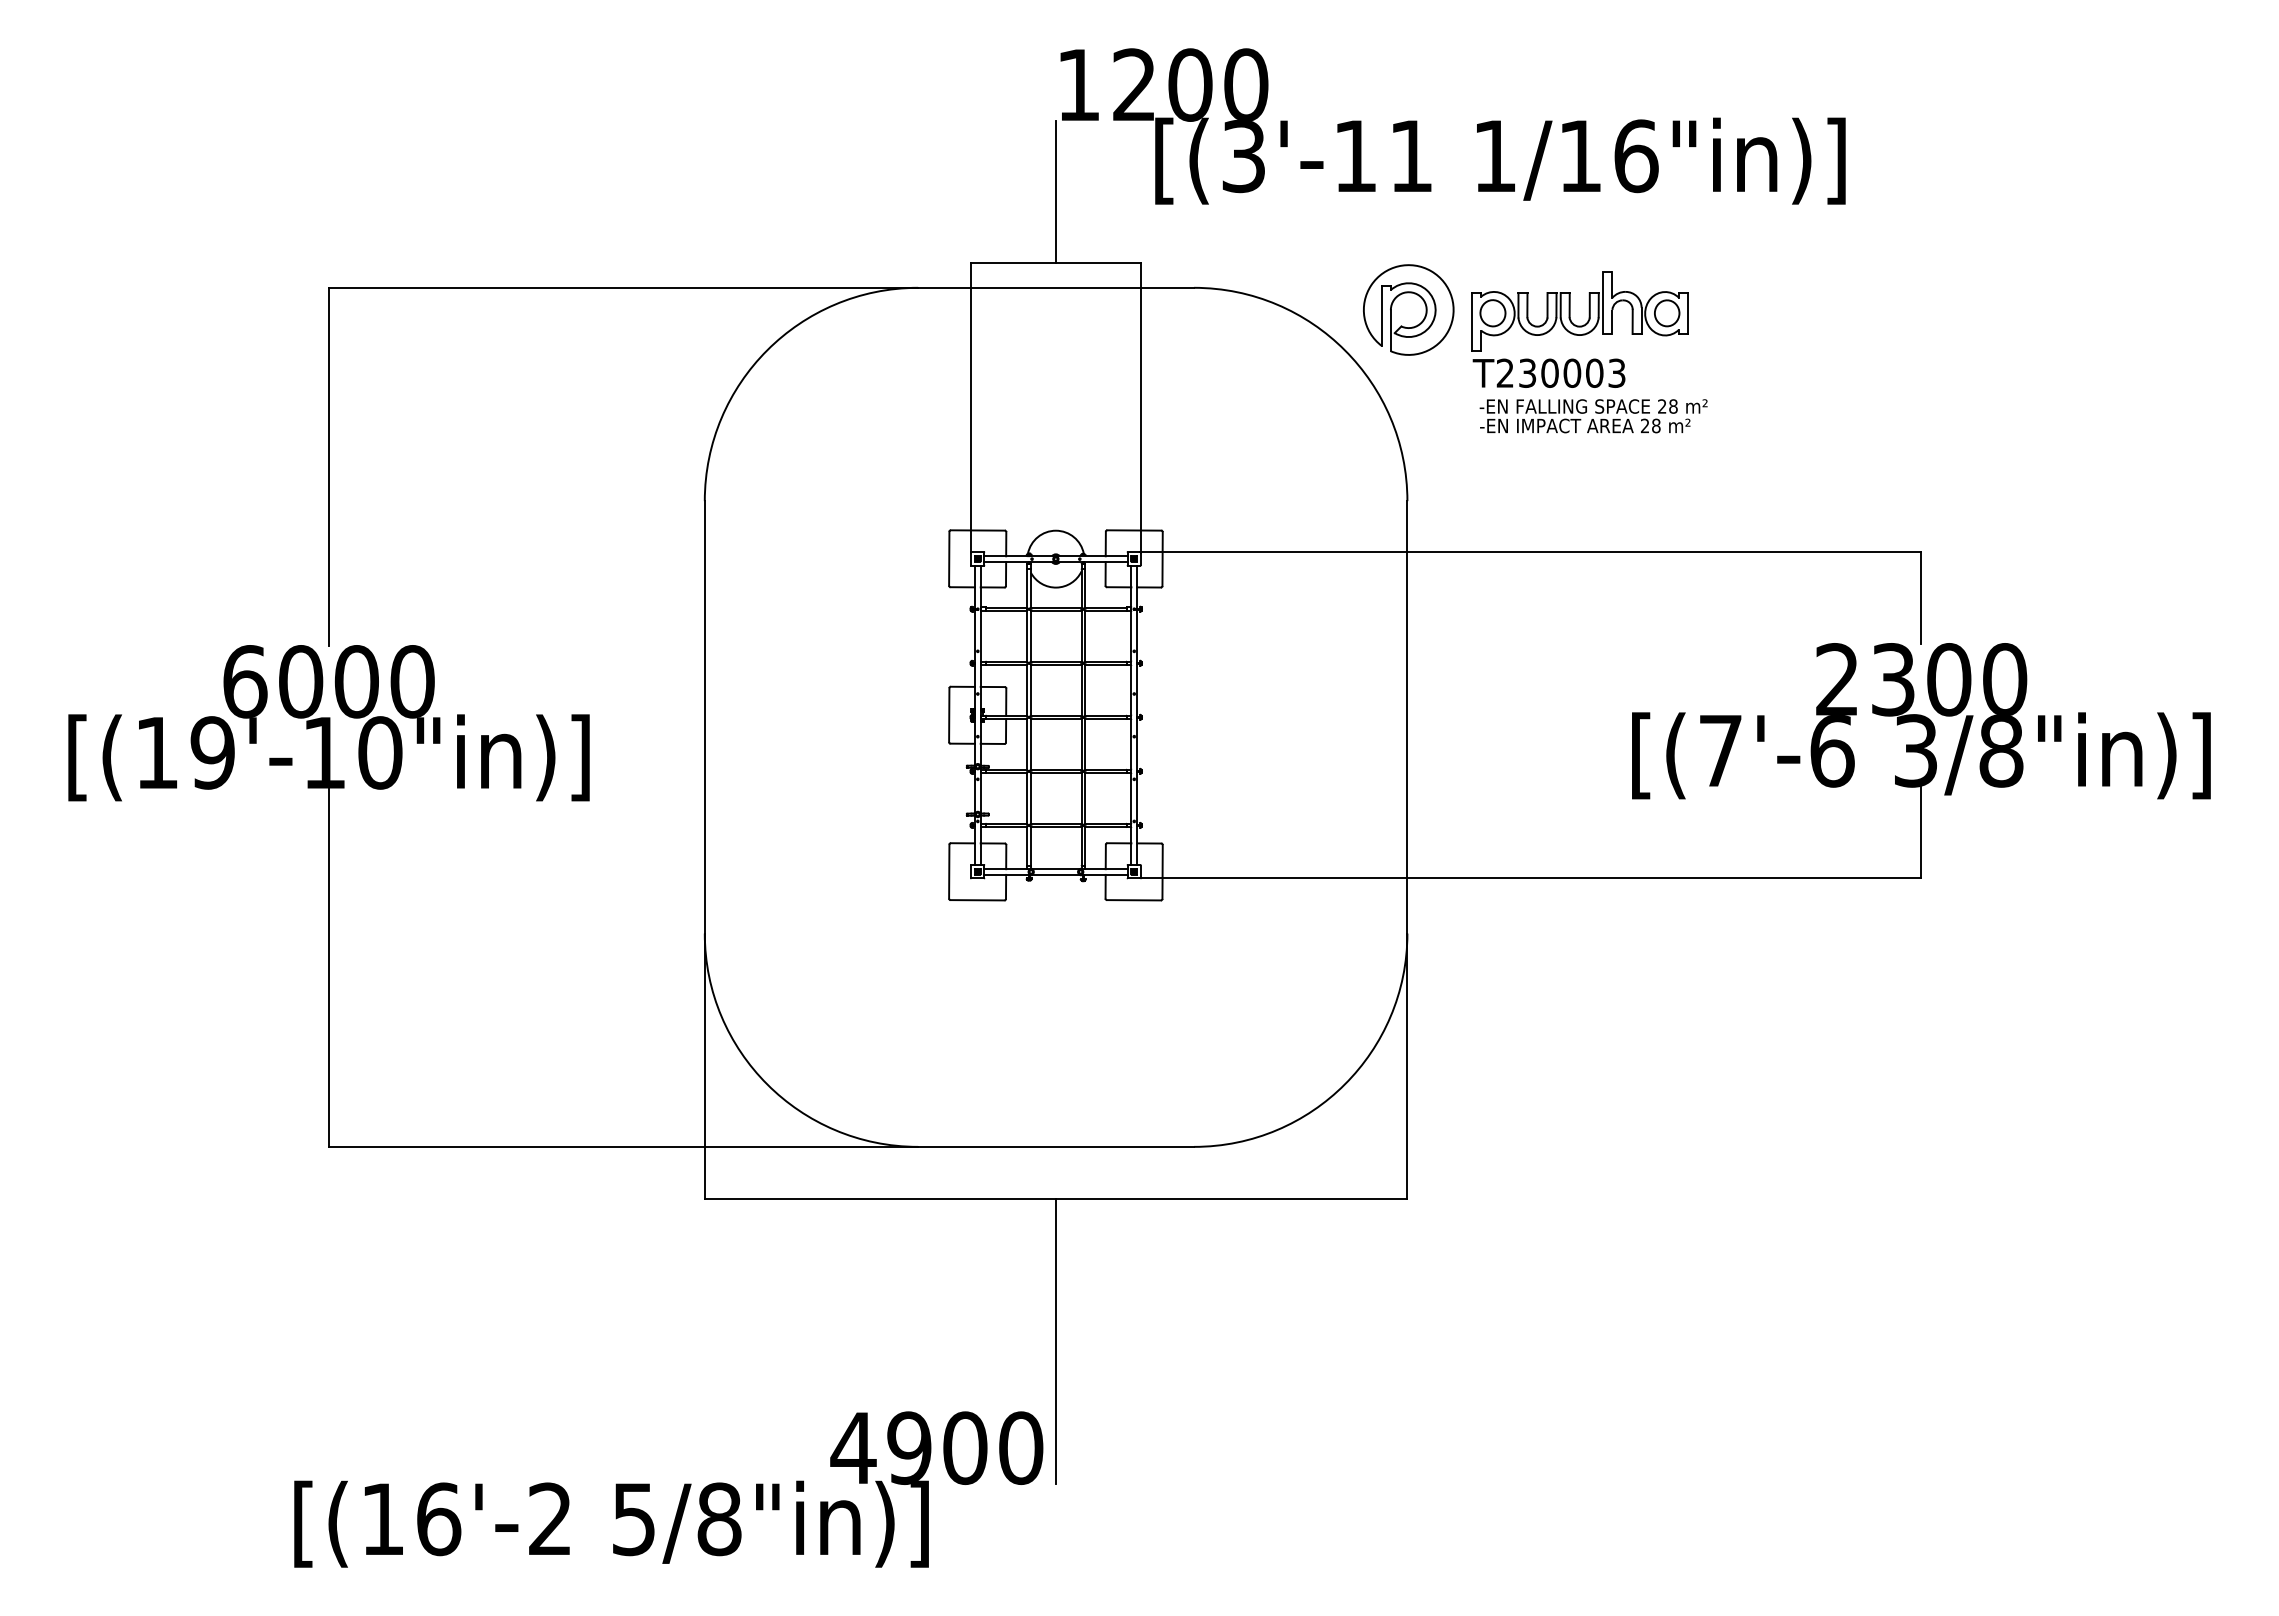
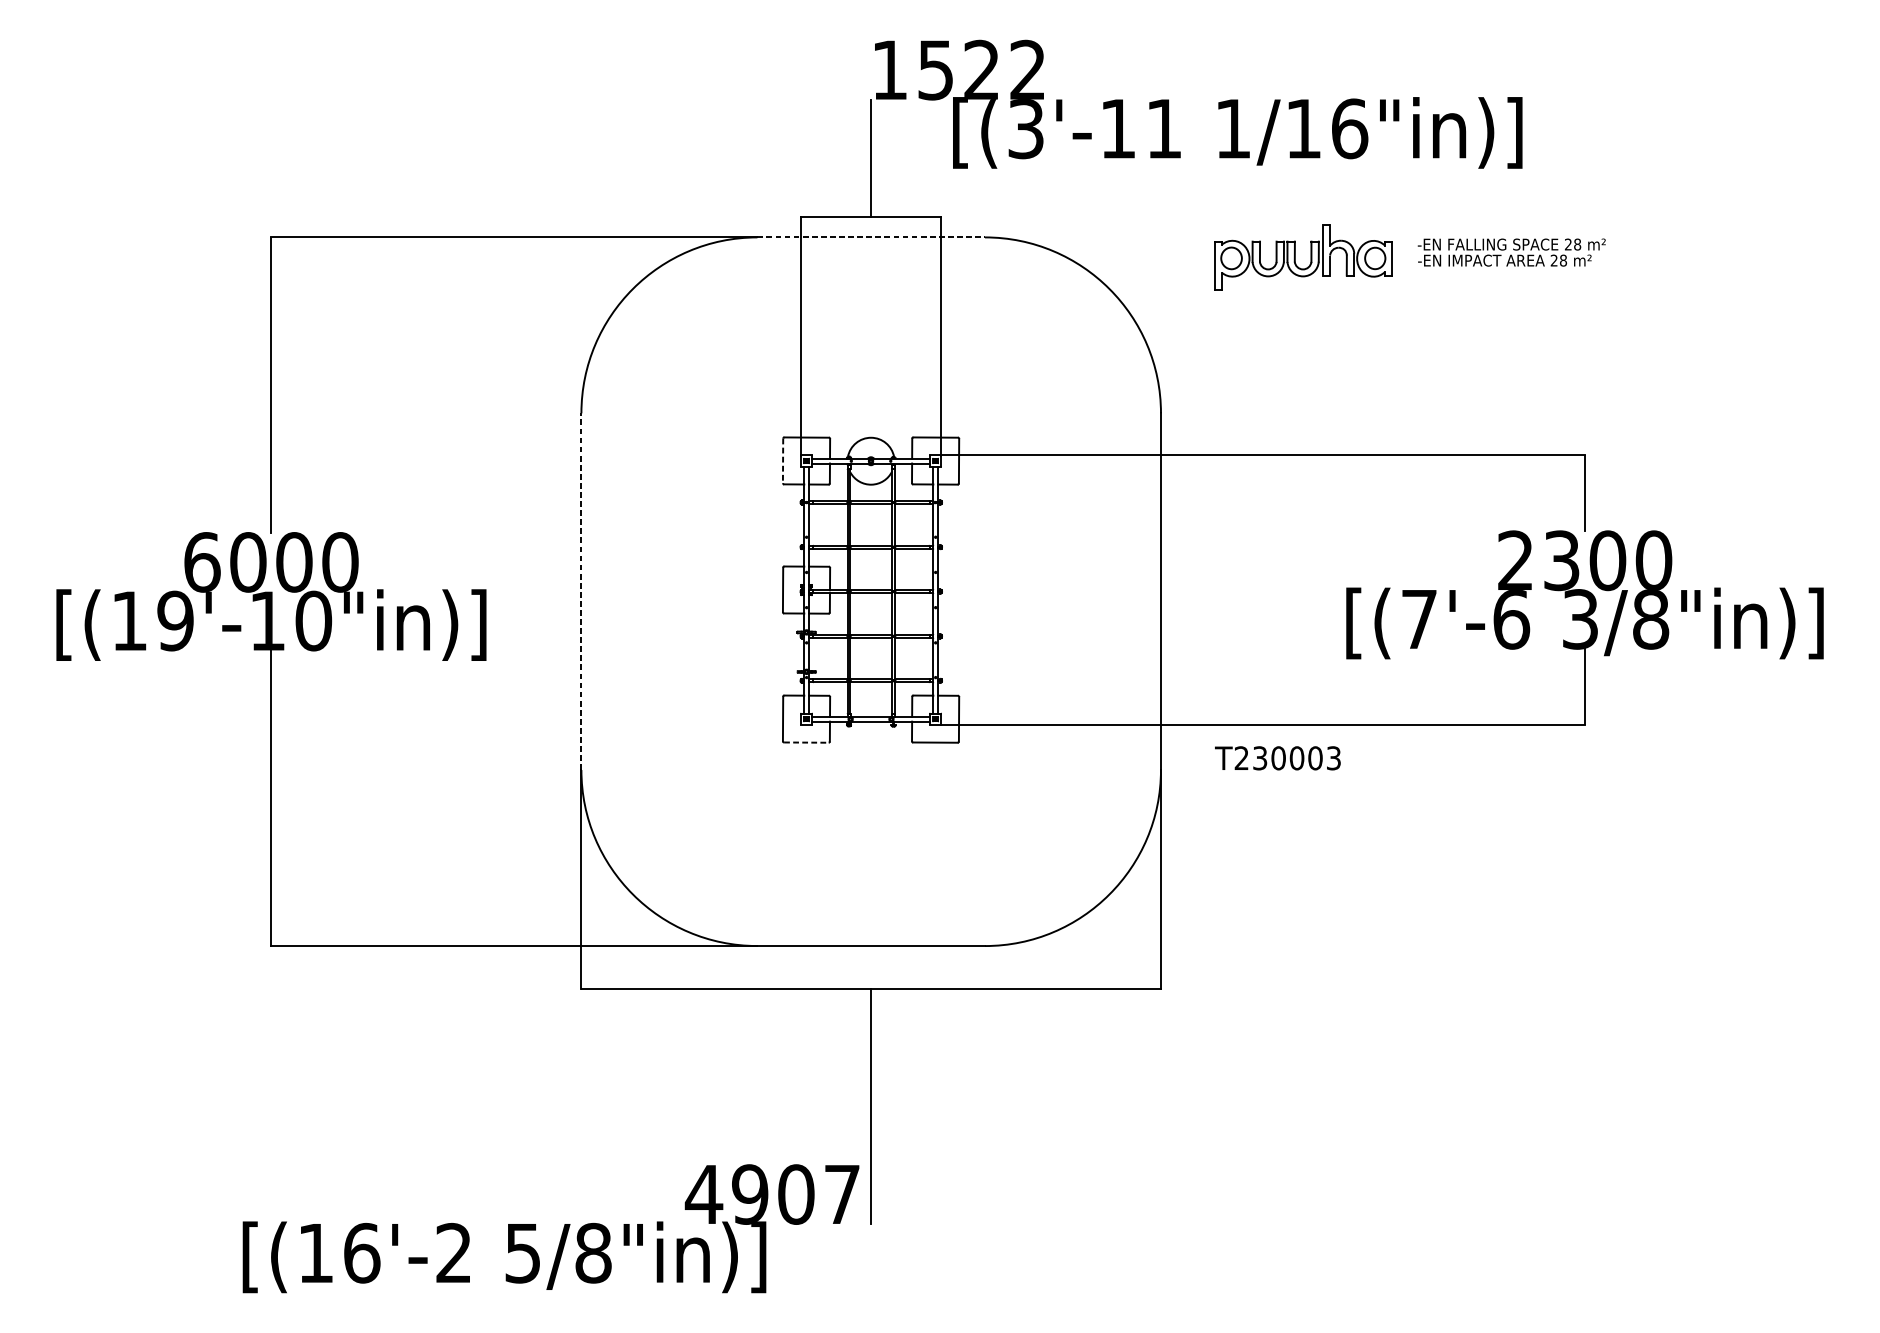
text: (1190, 84) -> (982, 69), 1200 -> 1522
line: (1056, 287) -> (871, 237), solid -> dashed
part: (1408, 309) -> (1161, 255), removed
text: (1548, 372) -> (1277, 757), moved
text: (1593, 416) -> (1511, 252), moved
line: (949, 559) -> (783, 461), solid -> dashed
line: (704, 716) -> (581, 591), solid -> dashed
line: (978, 900) -> (807, 742), solid -> dashed
text: (1021, 1447) -> (842, 1194), 4900 -> 4907

